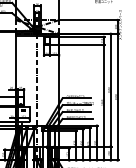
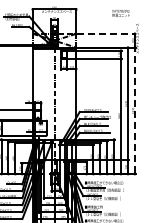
line: (89, 19) -> (106, 33), solid -> dashed
line: (117, 96) -> (134, 110), solid -> dashed

